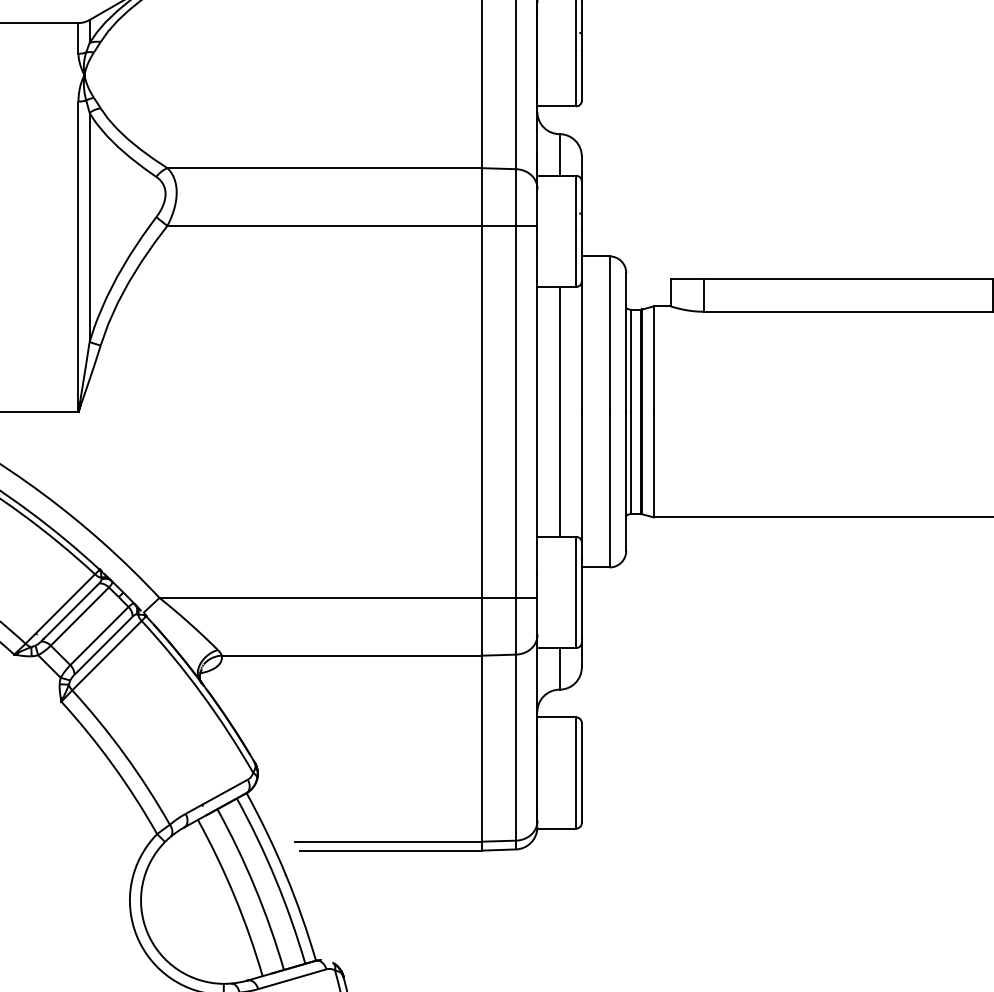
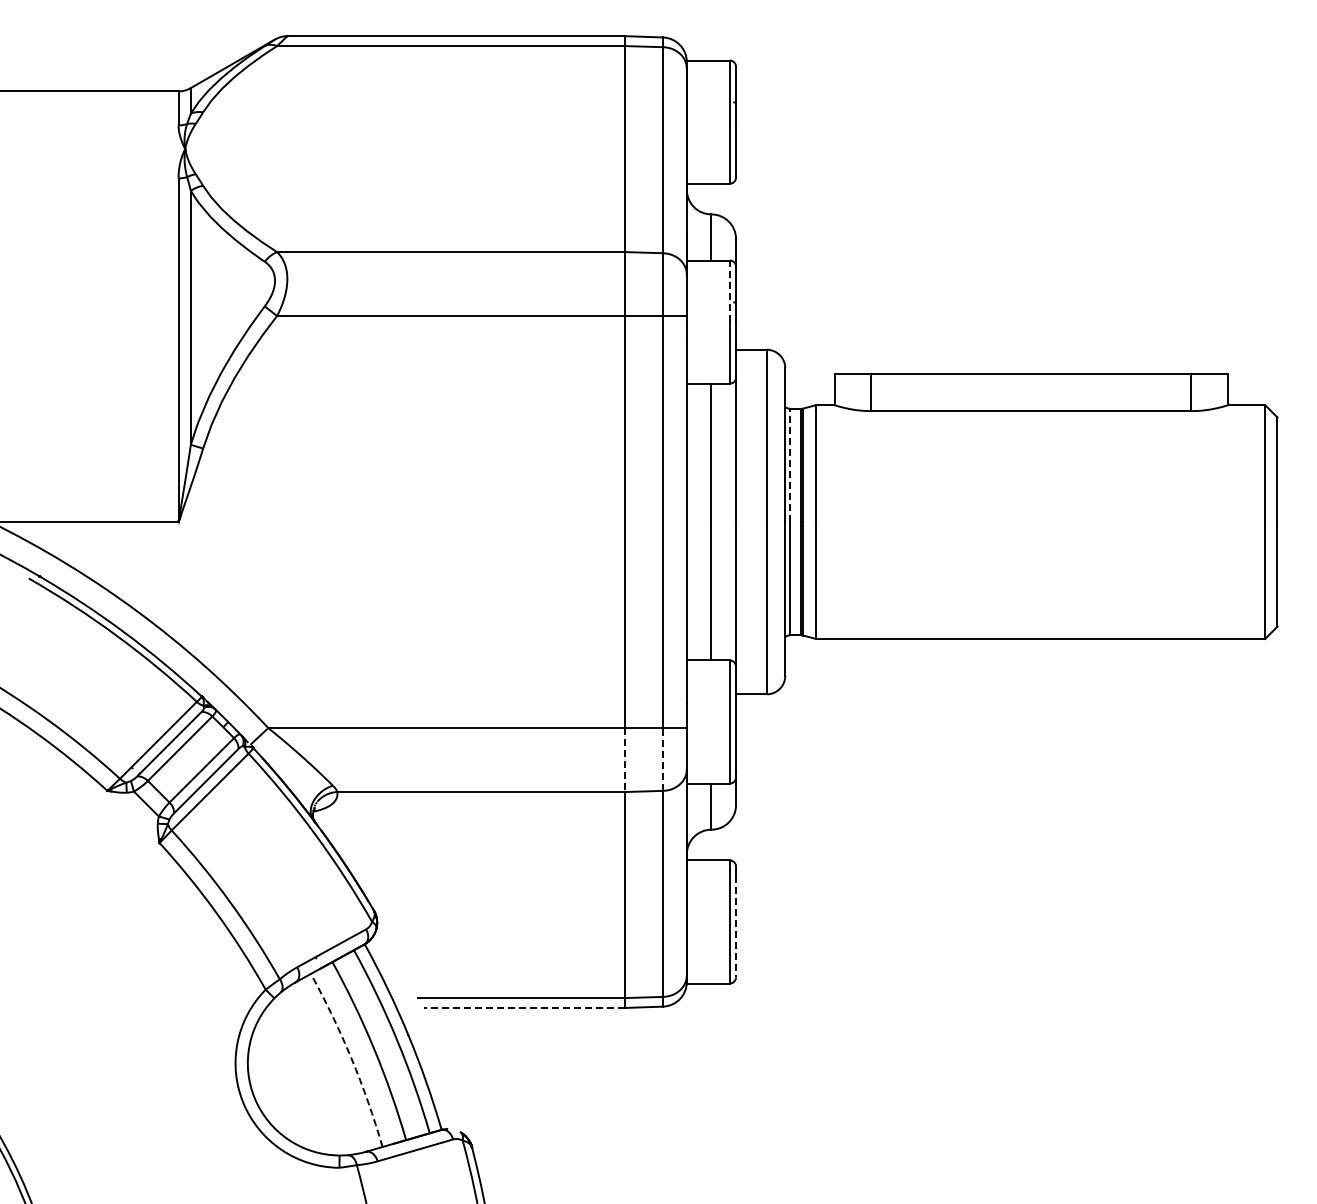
line: (575, 203) -> (729, 291), solid -> dashed
line: (630, 360) -> (790, 465), solid -> dashed
line: (516, 625) -> (663, 758), solid -> dashed
line: (482, 627) -> (625, 760), solid -> dashed
line: (582, 777) -> (736, 926), solid -> dashed
line: (390, 850) -> (524, 1007), solid -> dashed
arc: (234, 896) -> (351, 1058), solid -> dashed

